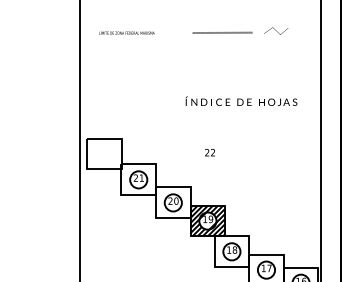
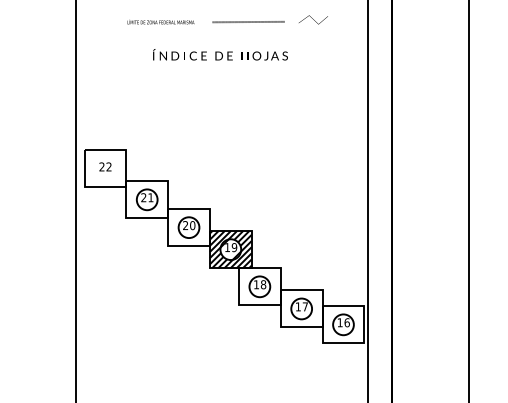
text: (126, 32) -> (160, 21), moved
text: (241, 101) -> (220, 54), moved
text: (210, 152) -> (105, 166), moved

